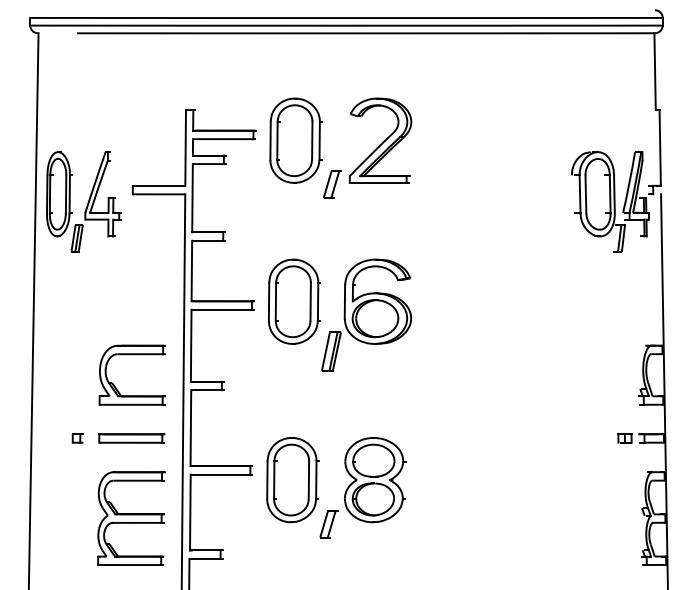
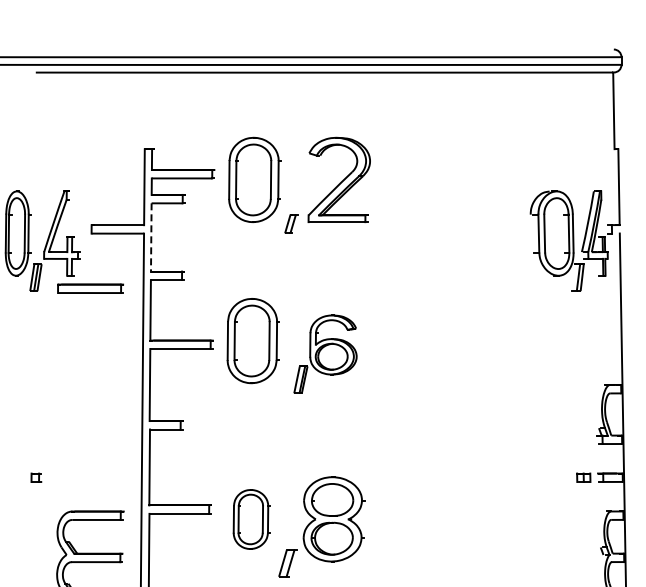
part: (332, 184) -> (291, 223), size x0.7
line: (192, 198) -> (151, 237), solid -> dashed
part: (366, 314) -> (325, 353), size x0.7
part: (131, 355) -> (90, 394), removed
part: (131, 438) -> (90, 288), moved
part: (292, 480) -> (251, 519), size x0.7

